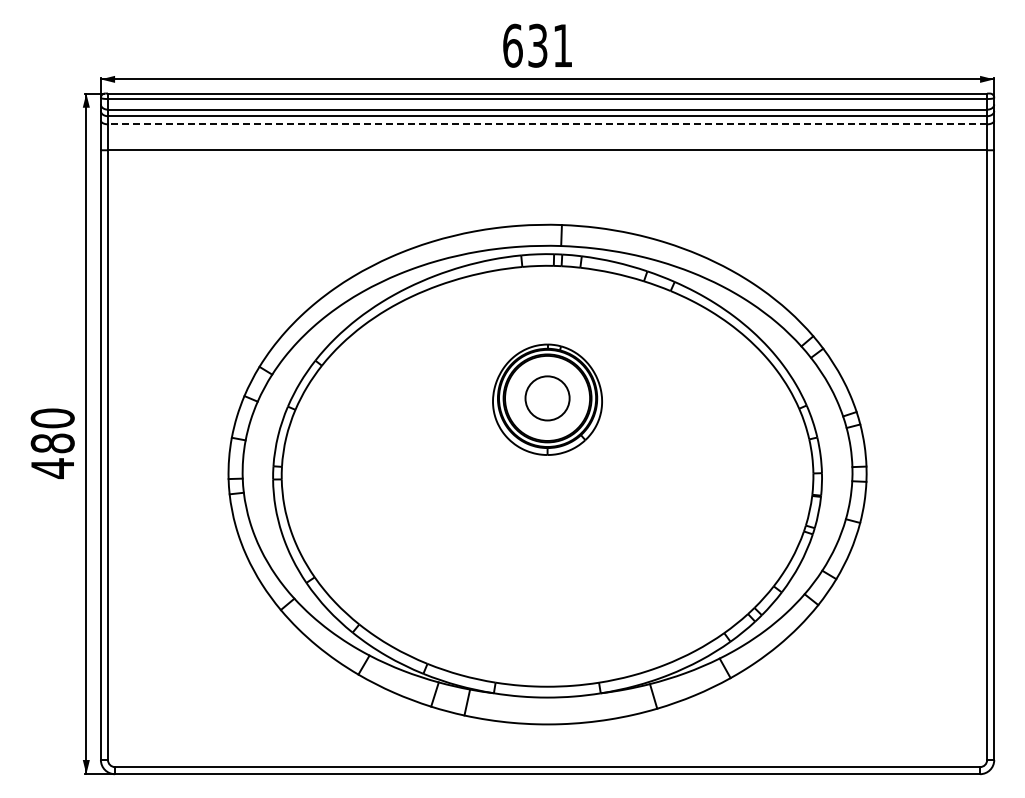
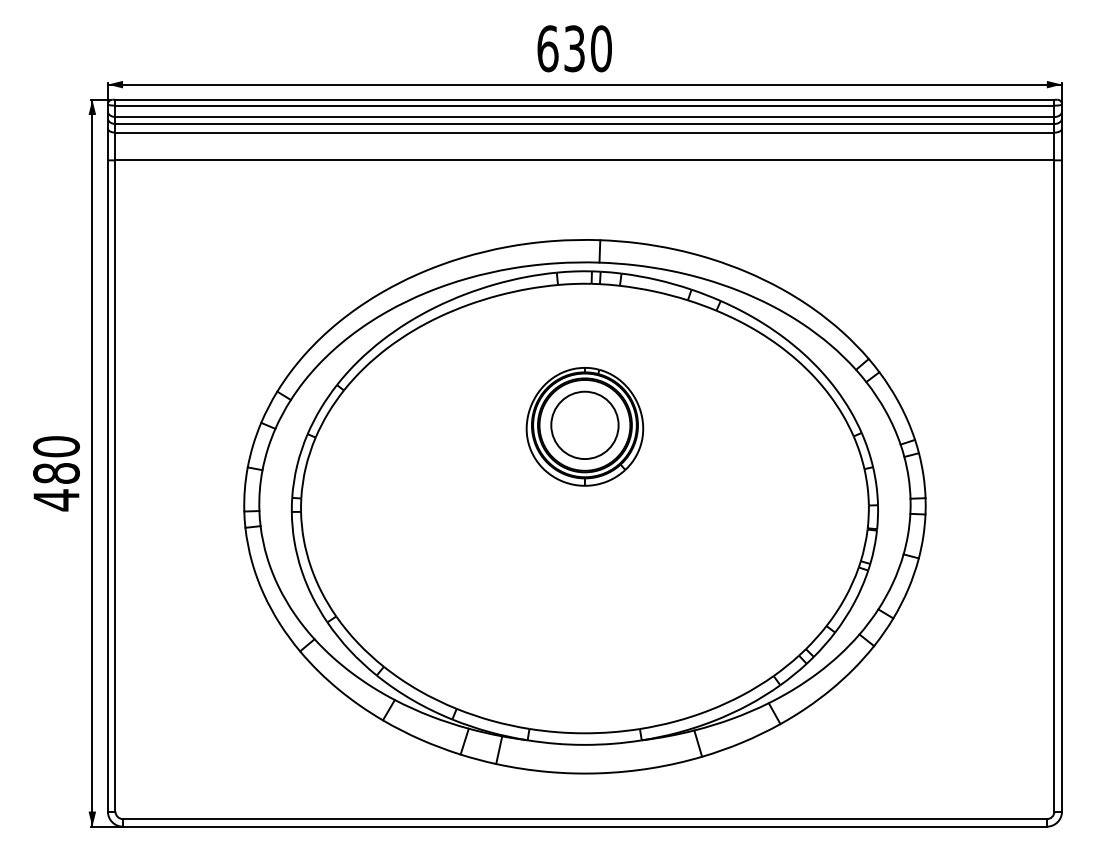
text: (562, 45) -> (600, 48), 631 -> 630
line: (547, 124) -> (584, 132), dashed -> solid
circle: (547, 397) -> (584, 424), size x1.43

